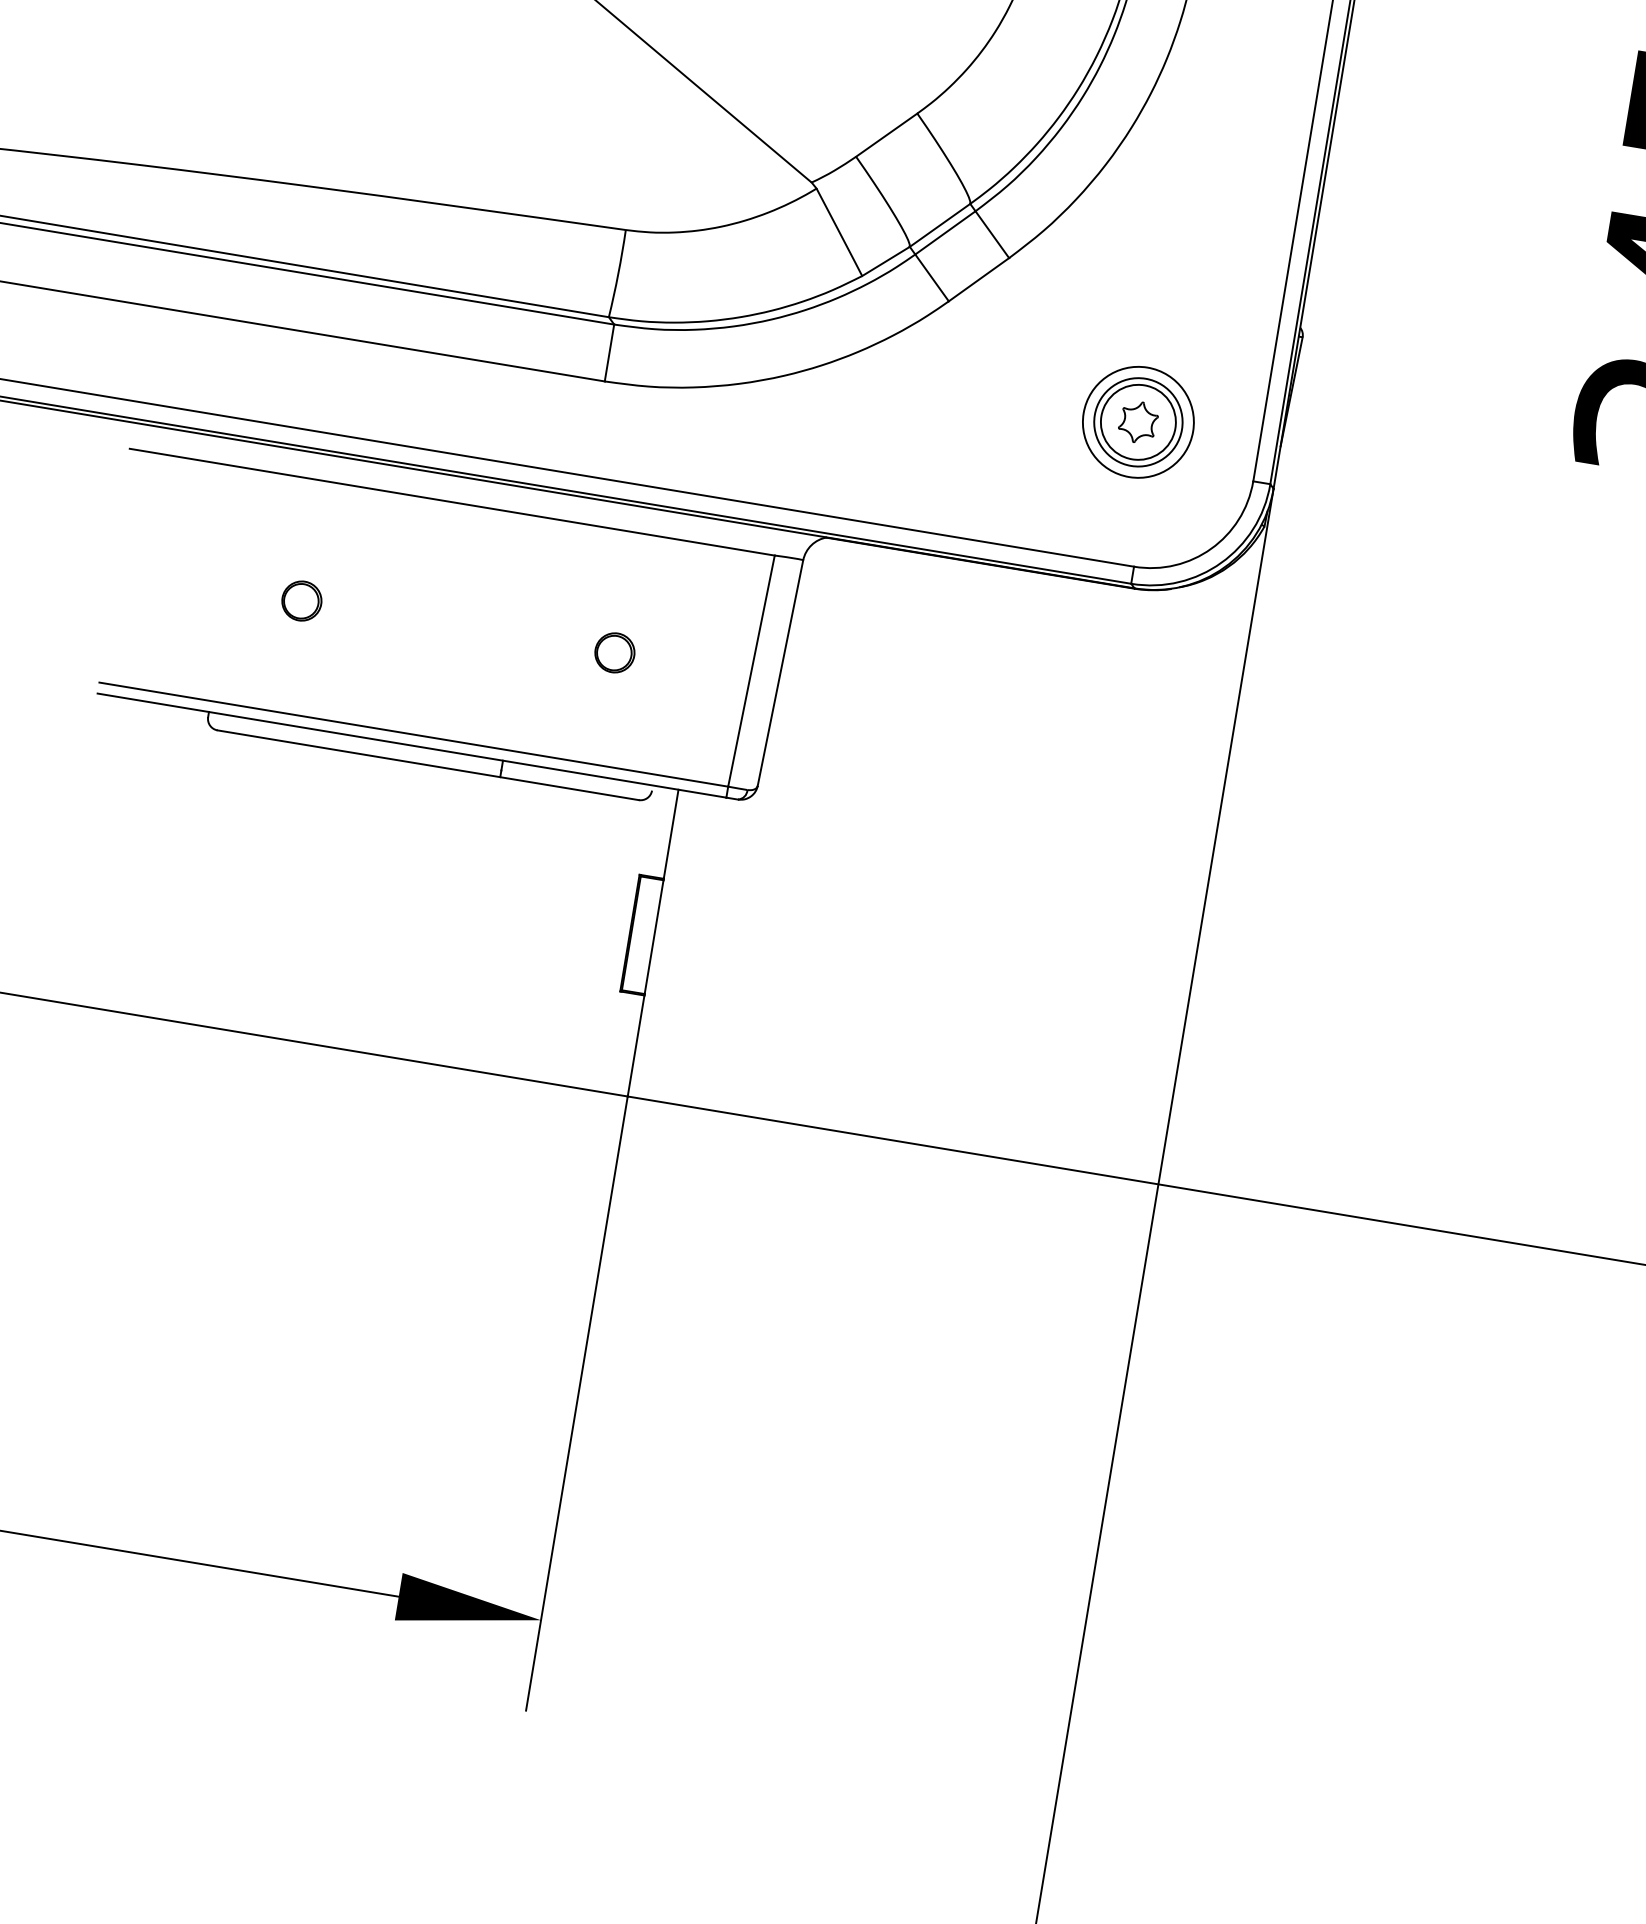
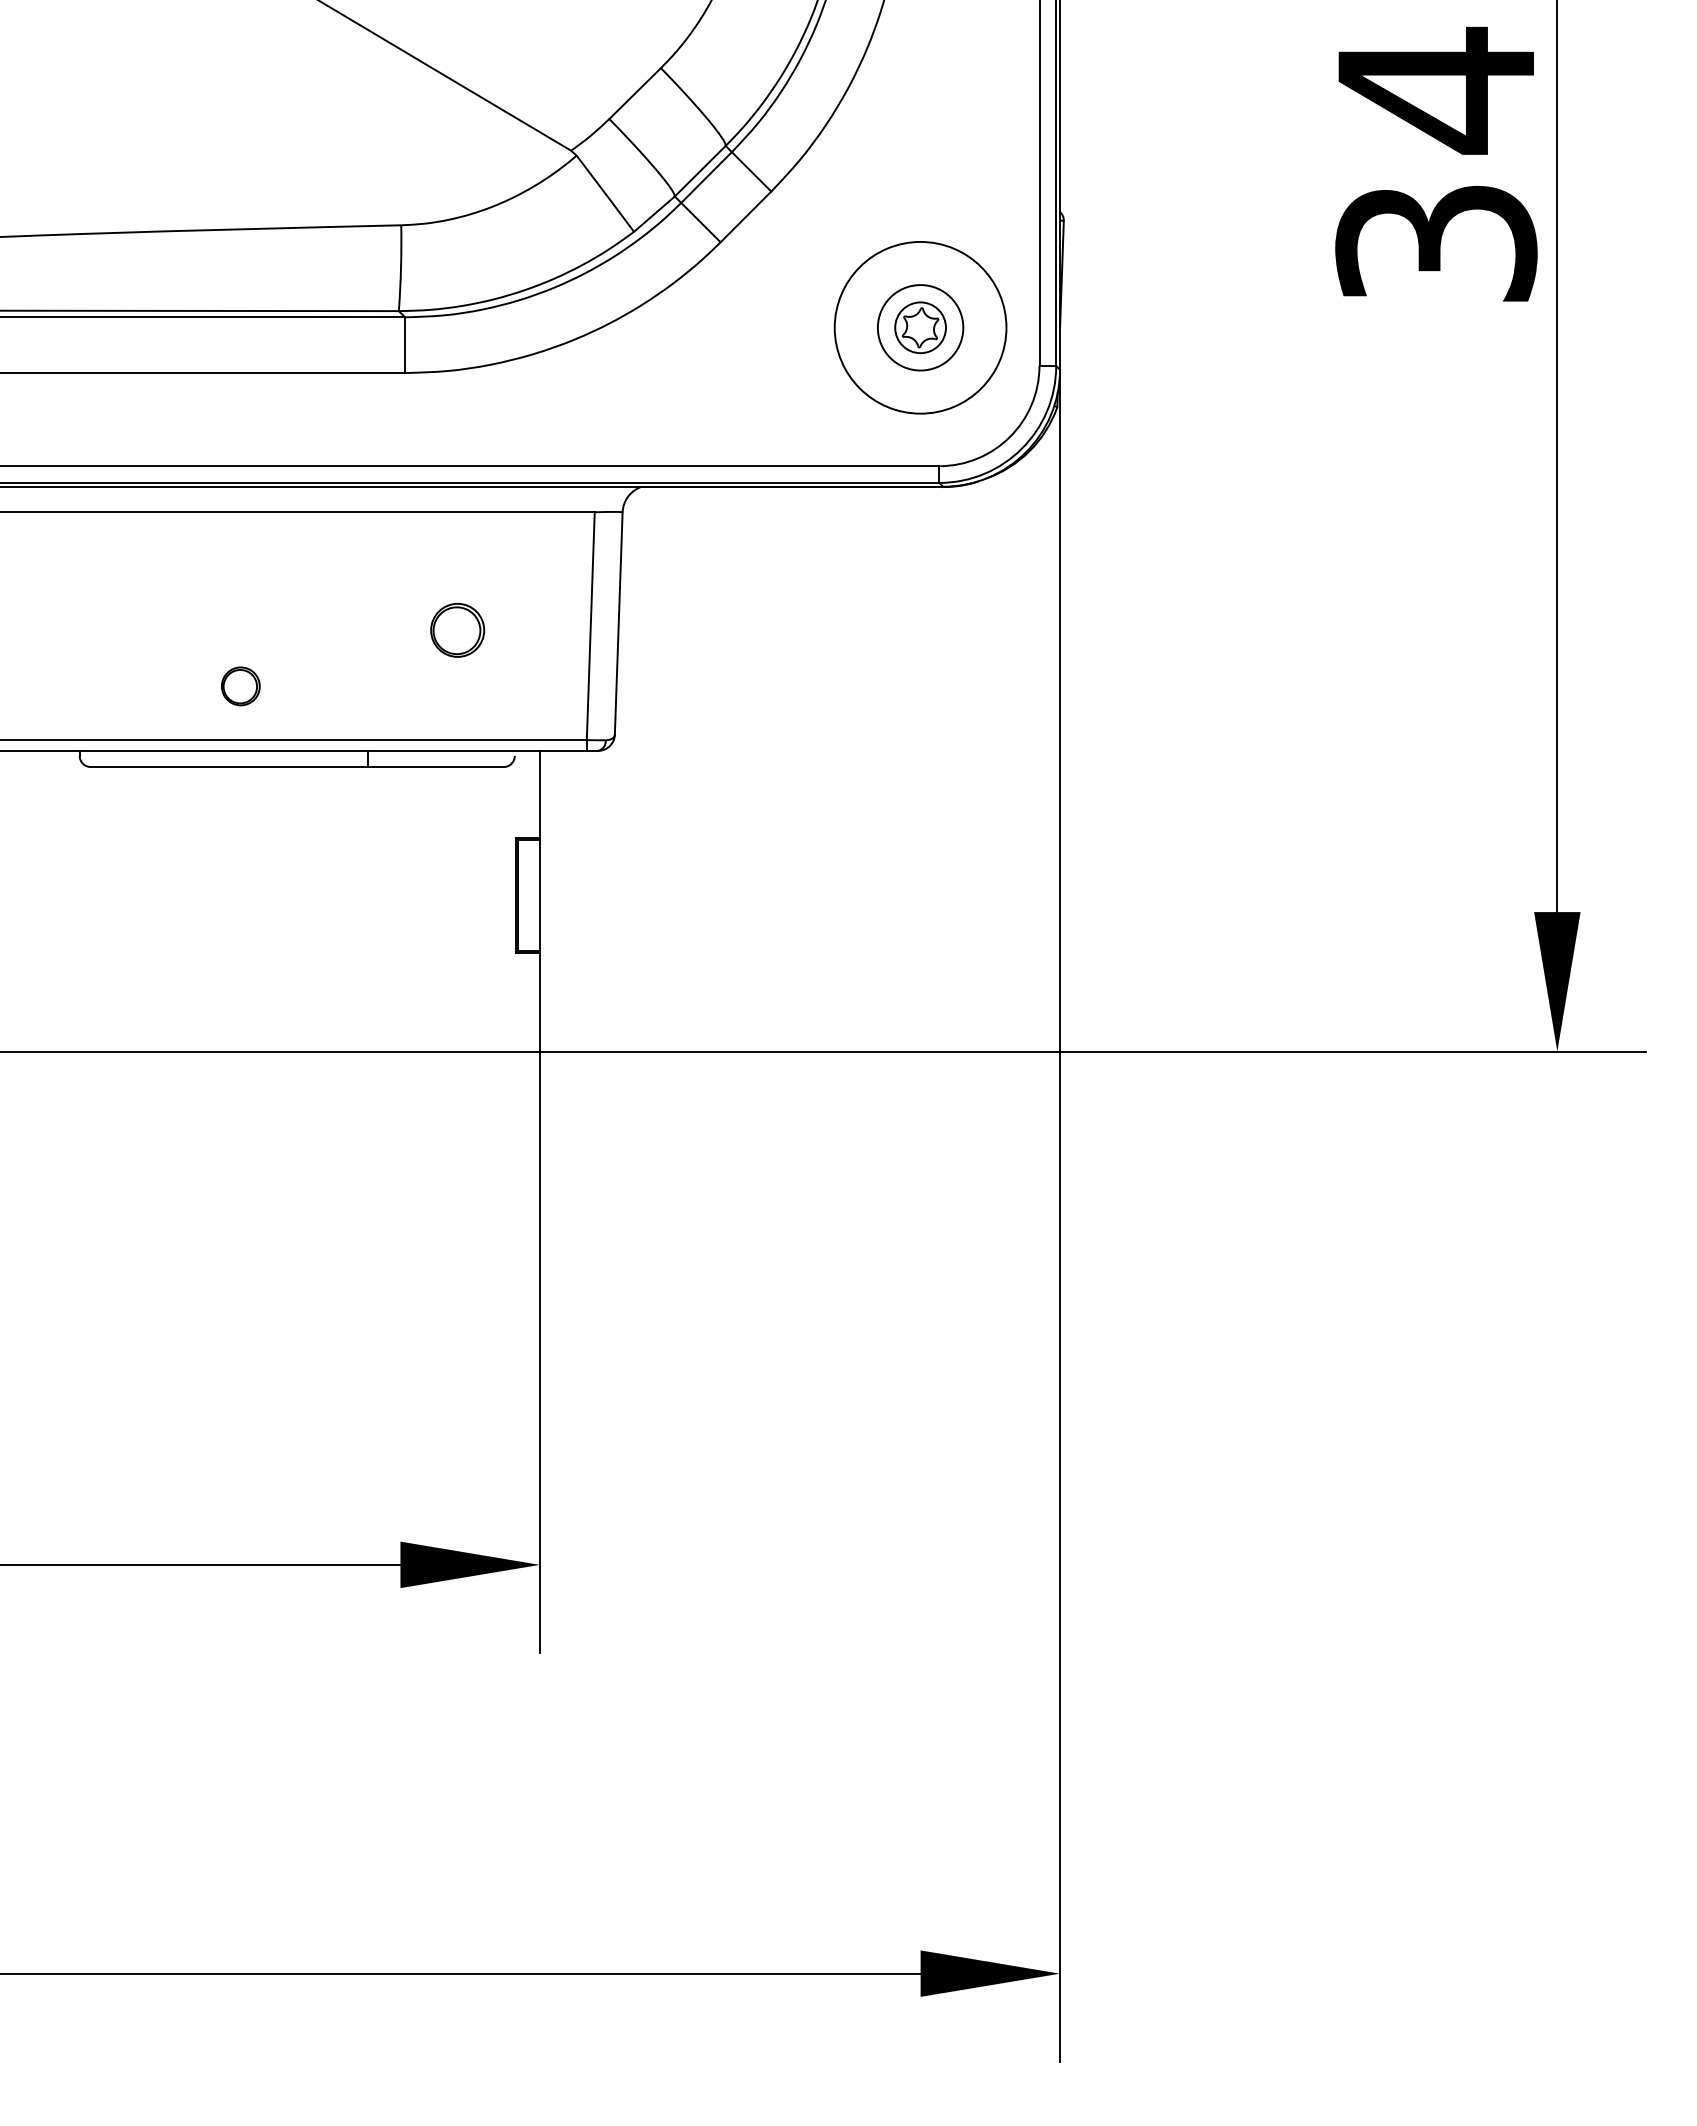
circle: (1138, 422) -> (920, 327), size x0.7
circle: (1138, 422) -> (920, 327), size x1.6
part: (301, 601) -> (240, 686), moved
part: (614, 652) -> (457, 630), size x1.4

